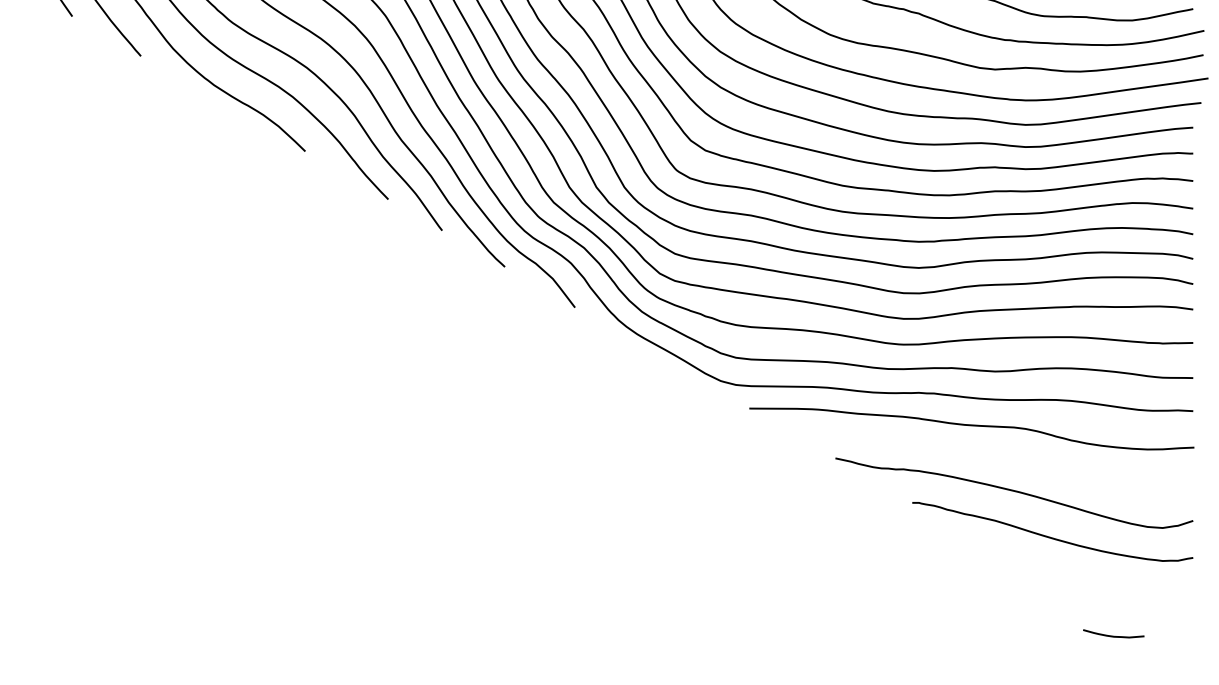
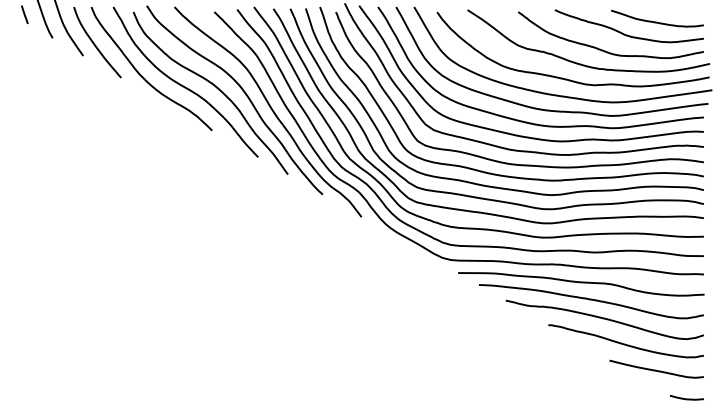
curve: (990, 458) -> (591, 300), added
curve: (1105, 582) -> (655, 369), added
curve: (1113, 635) -> (686, 398), moved

